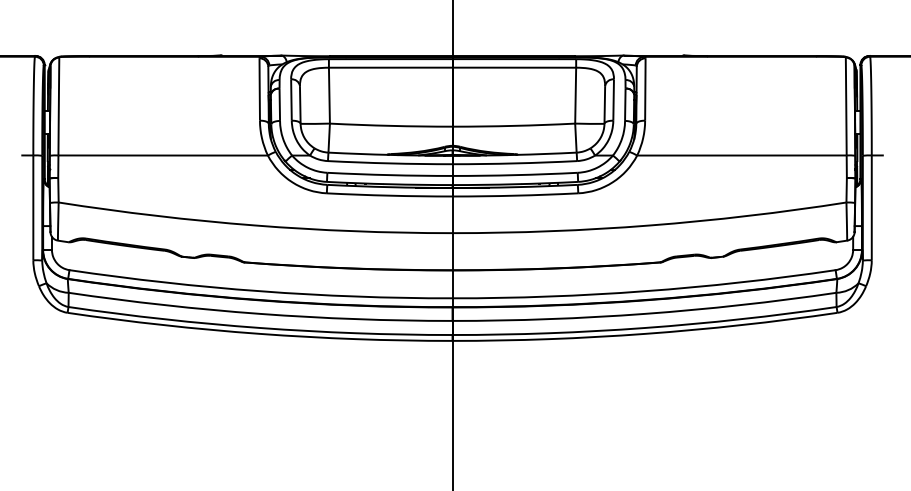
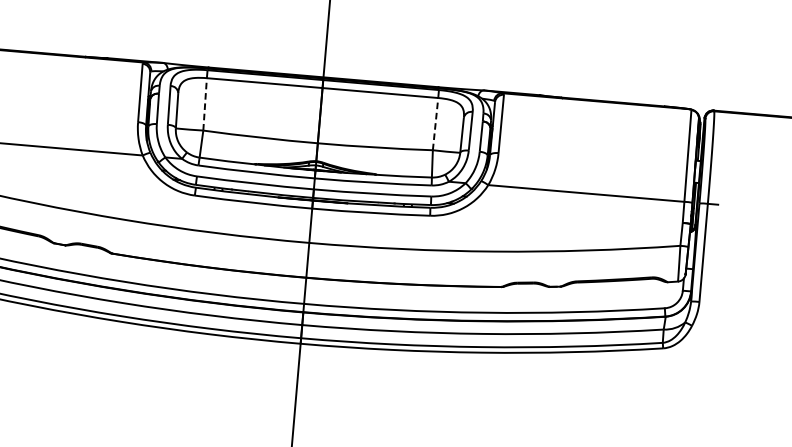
line: (329, 95) -> (205, 104), solid -> dashed
line: (575, 95) -> (435, 123), solid -> dashed

